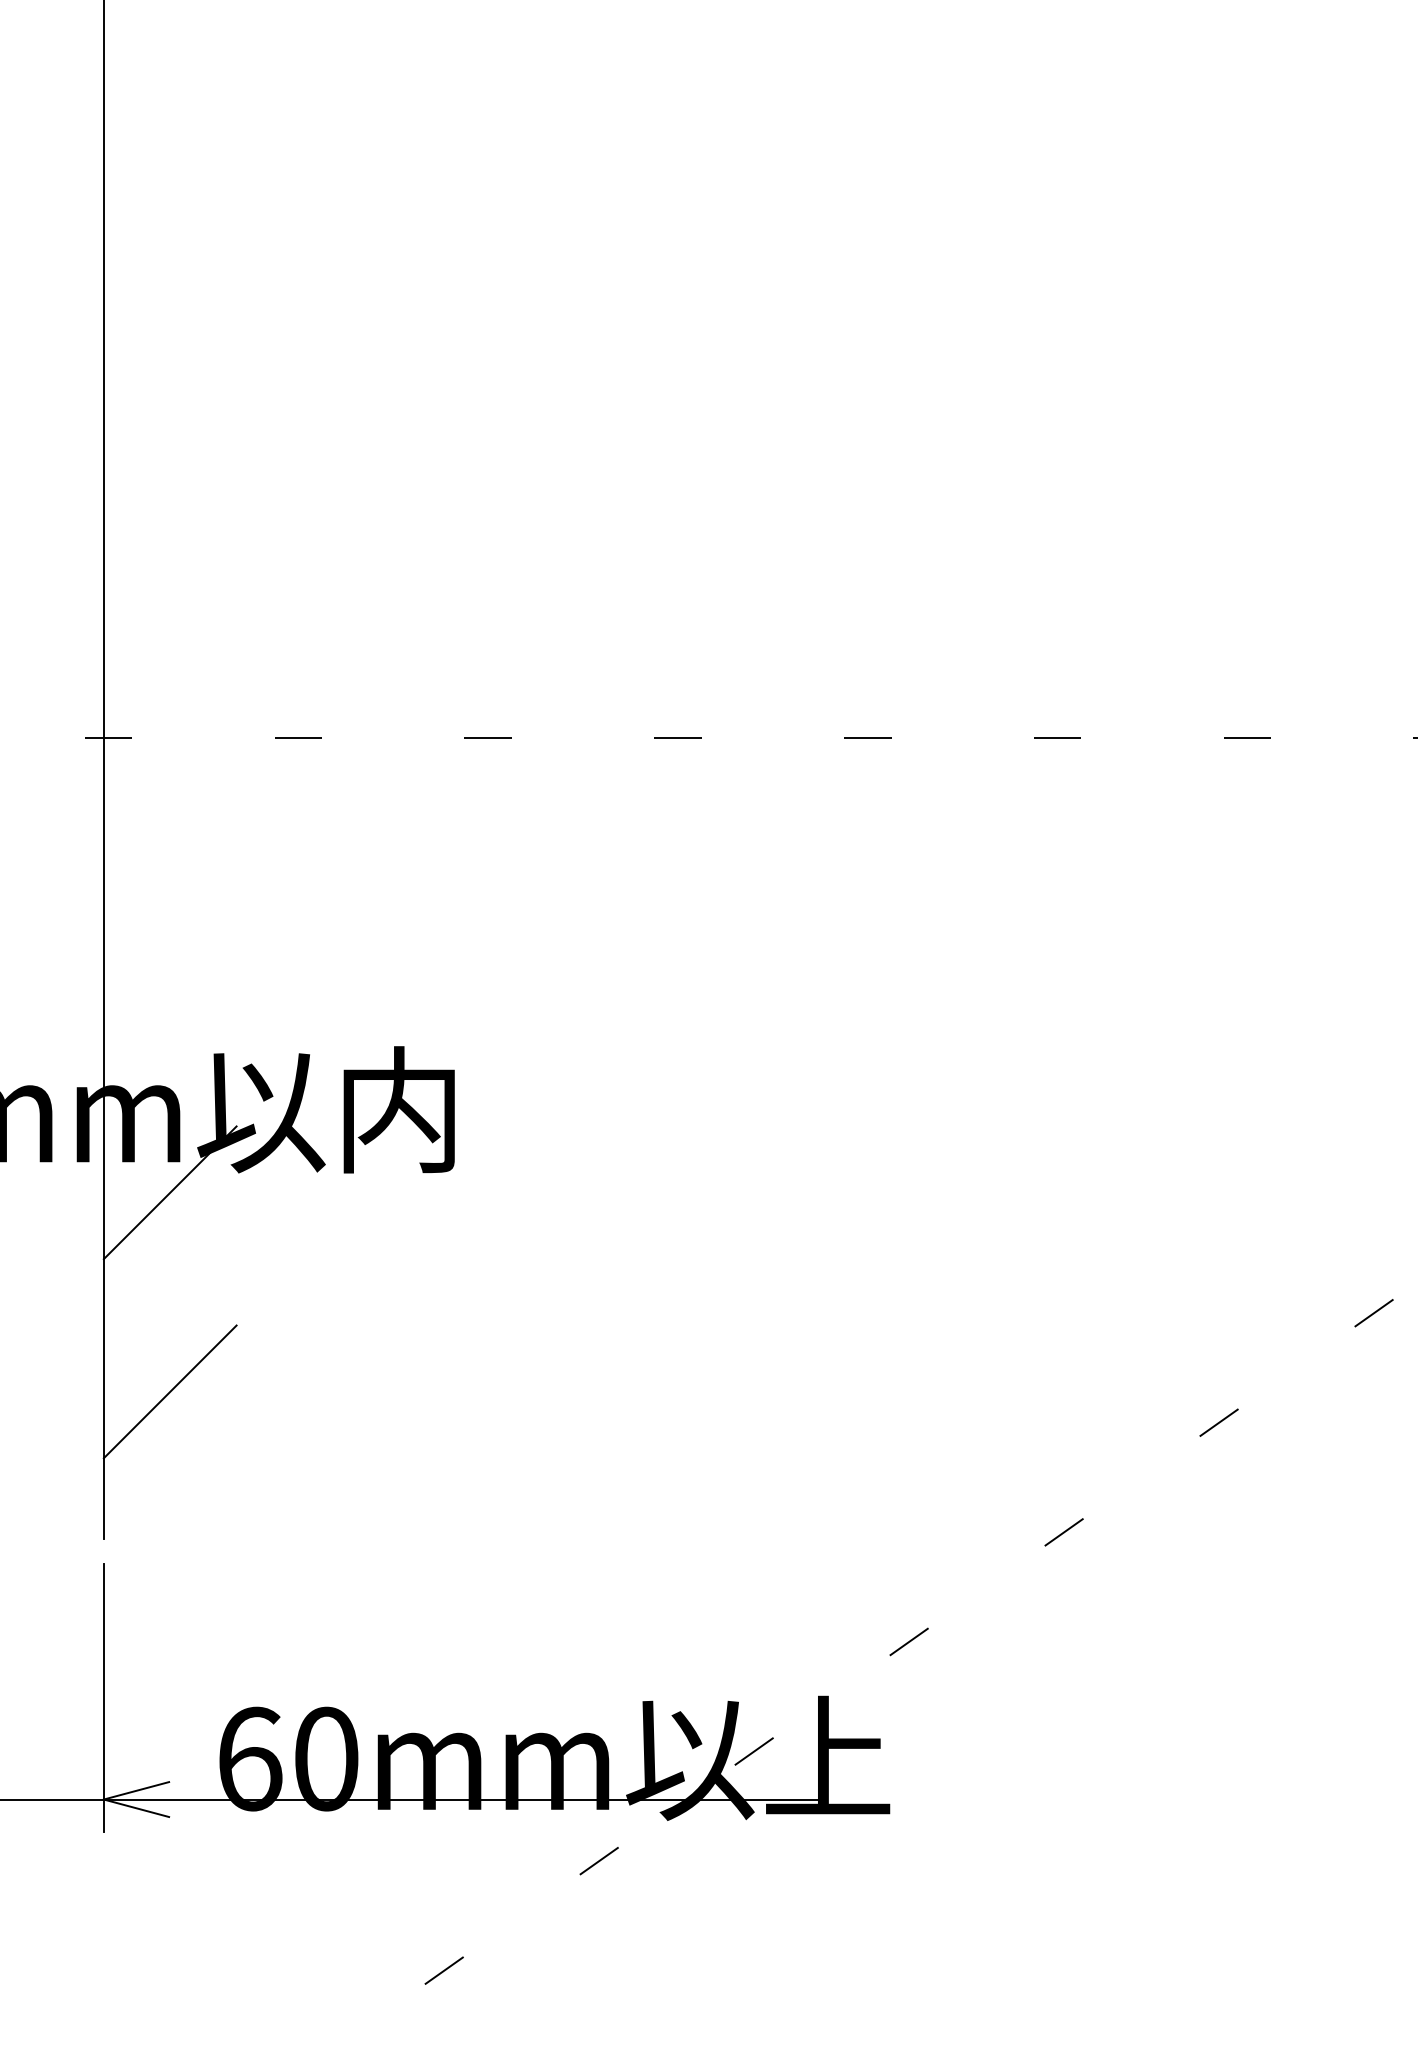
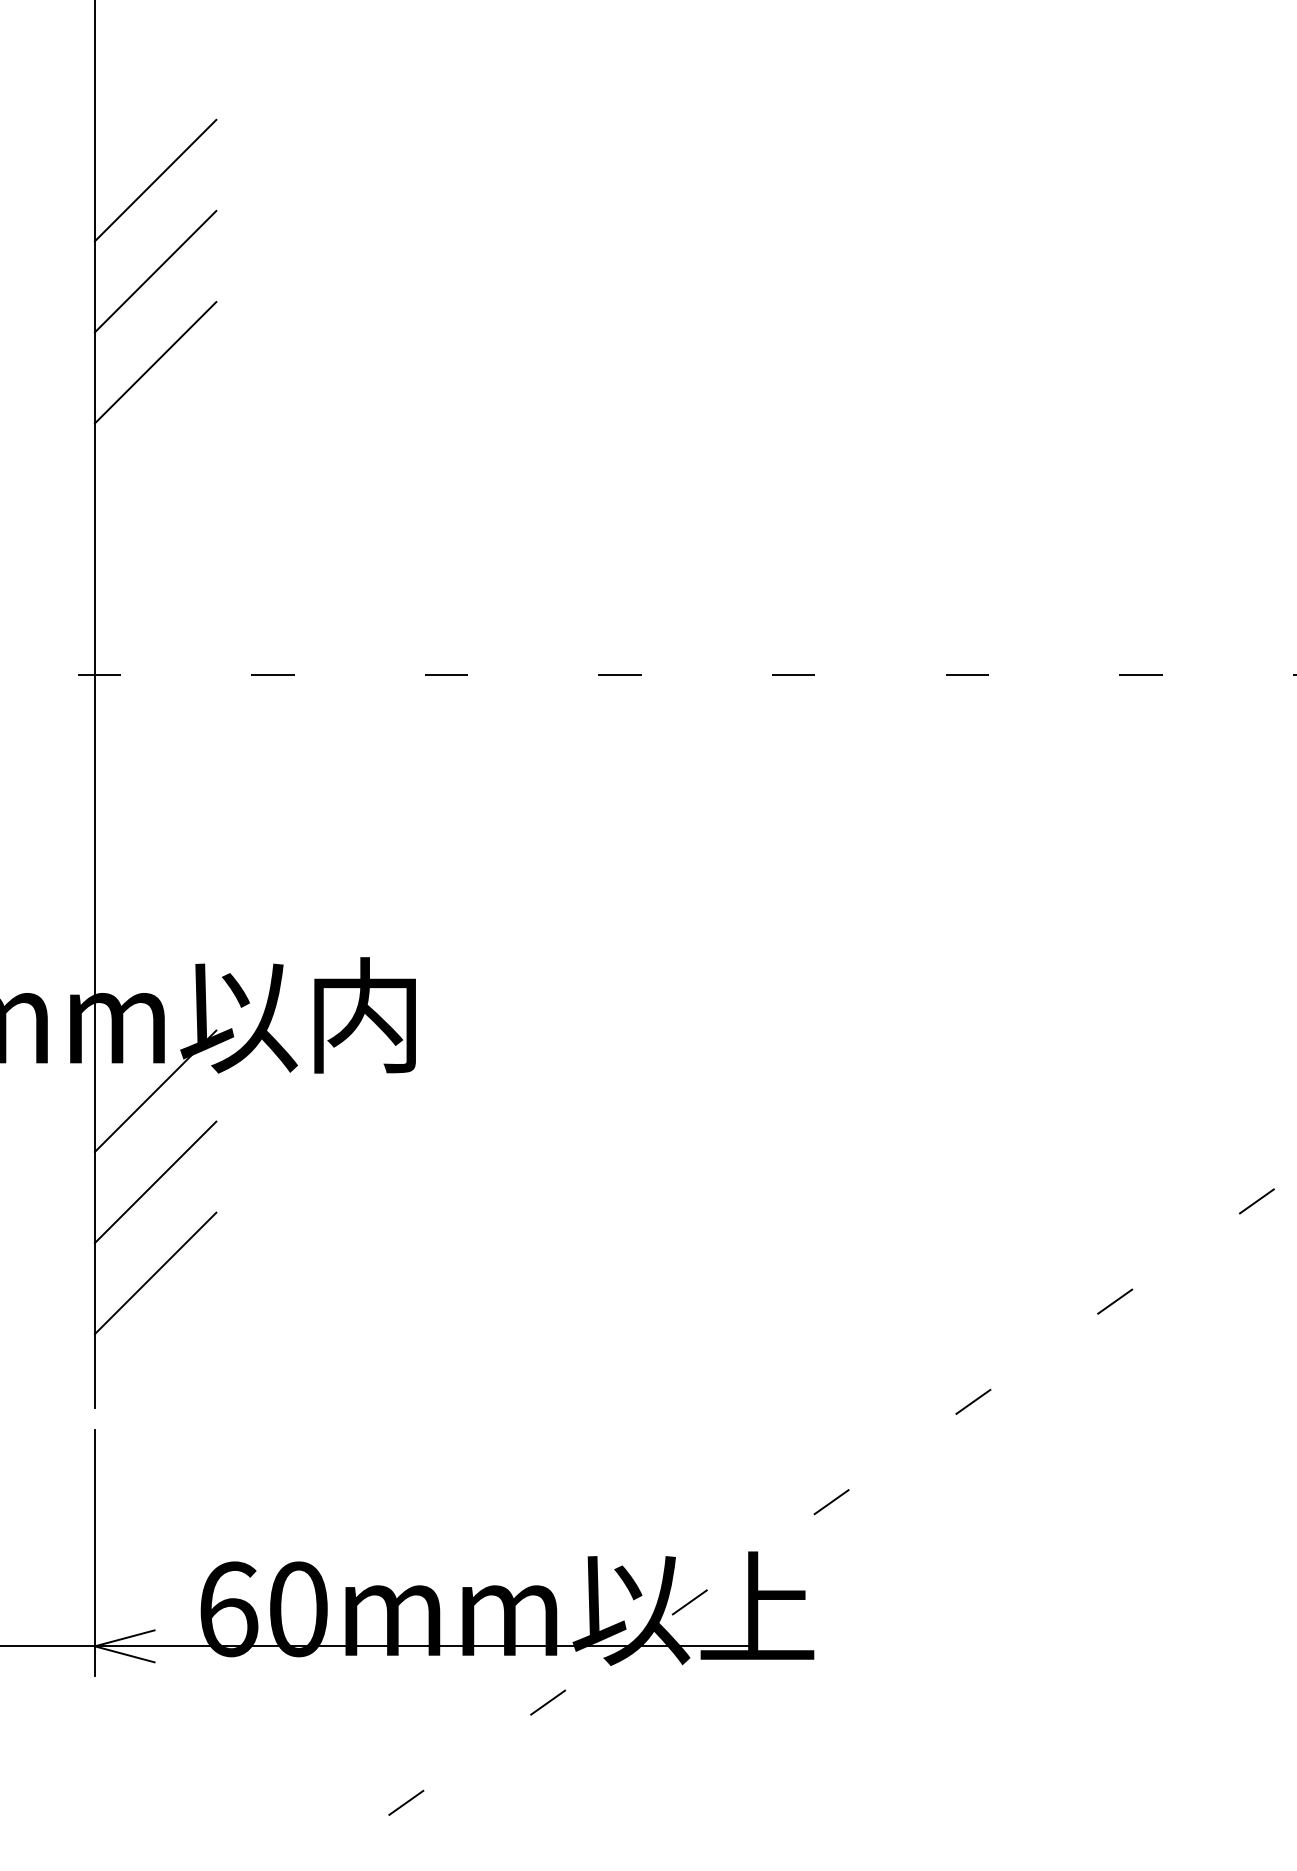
line: (169, 196) -> (154, 179), added
line: (169, 296) -> (154, 271), added
line: (169, 396) -> (154, 362), added
line: (169, 1291) -> (154, 1181), added

